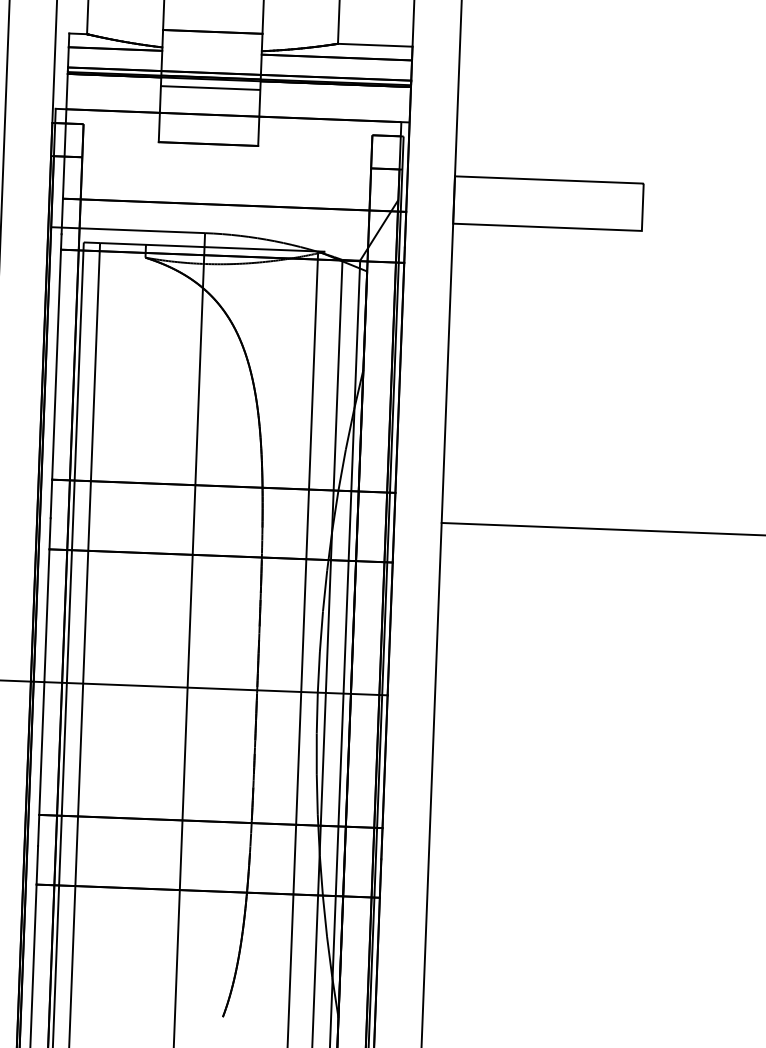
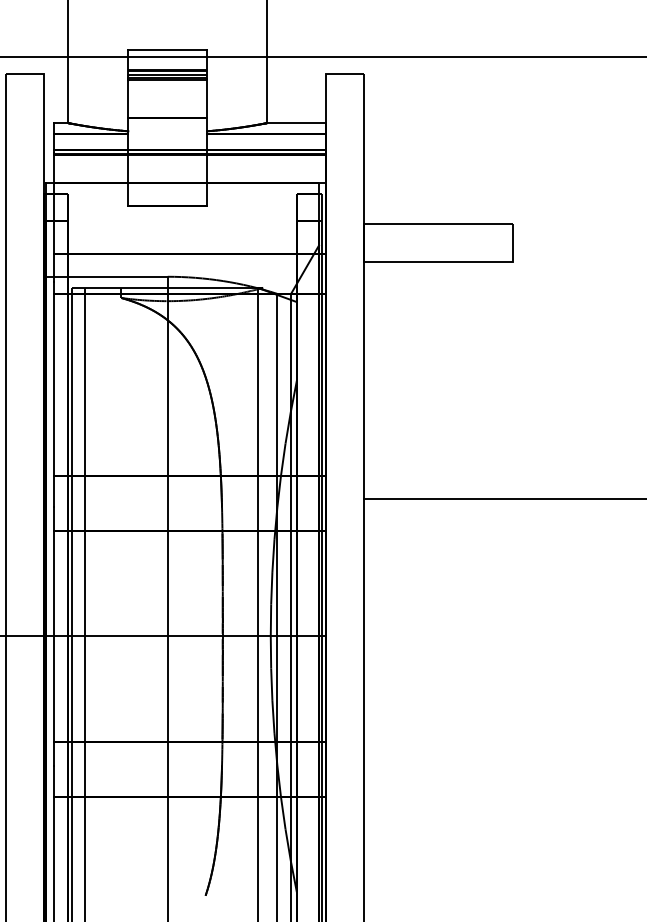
line: (210, 87) -> (167, 161), removed

